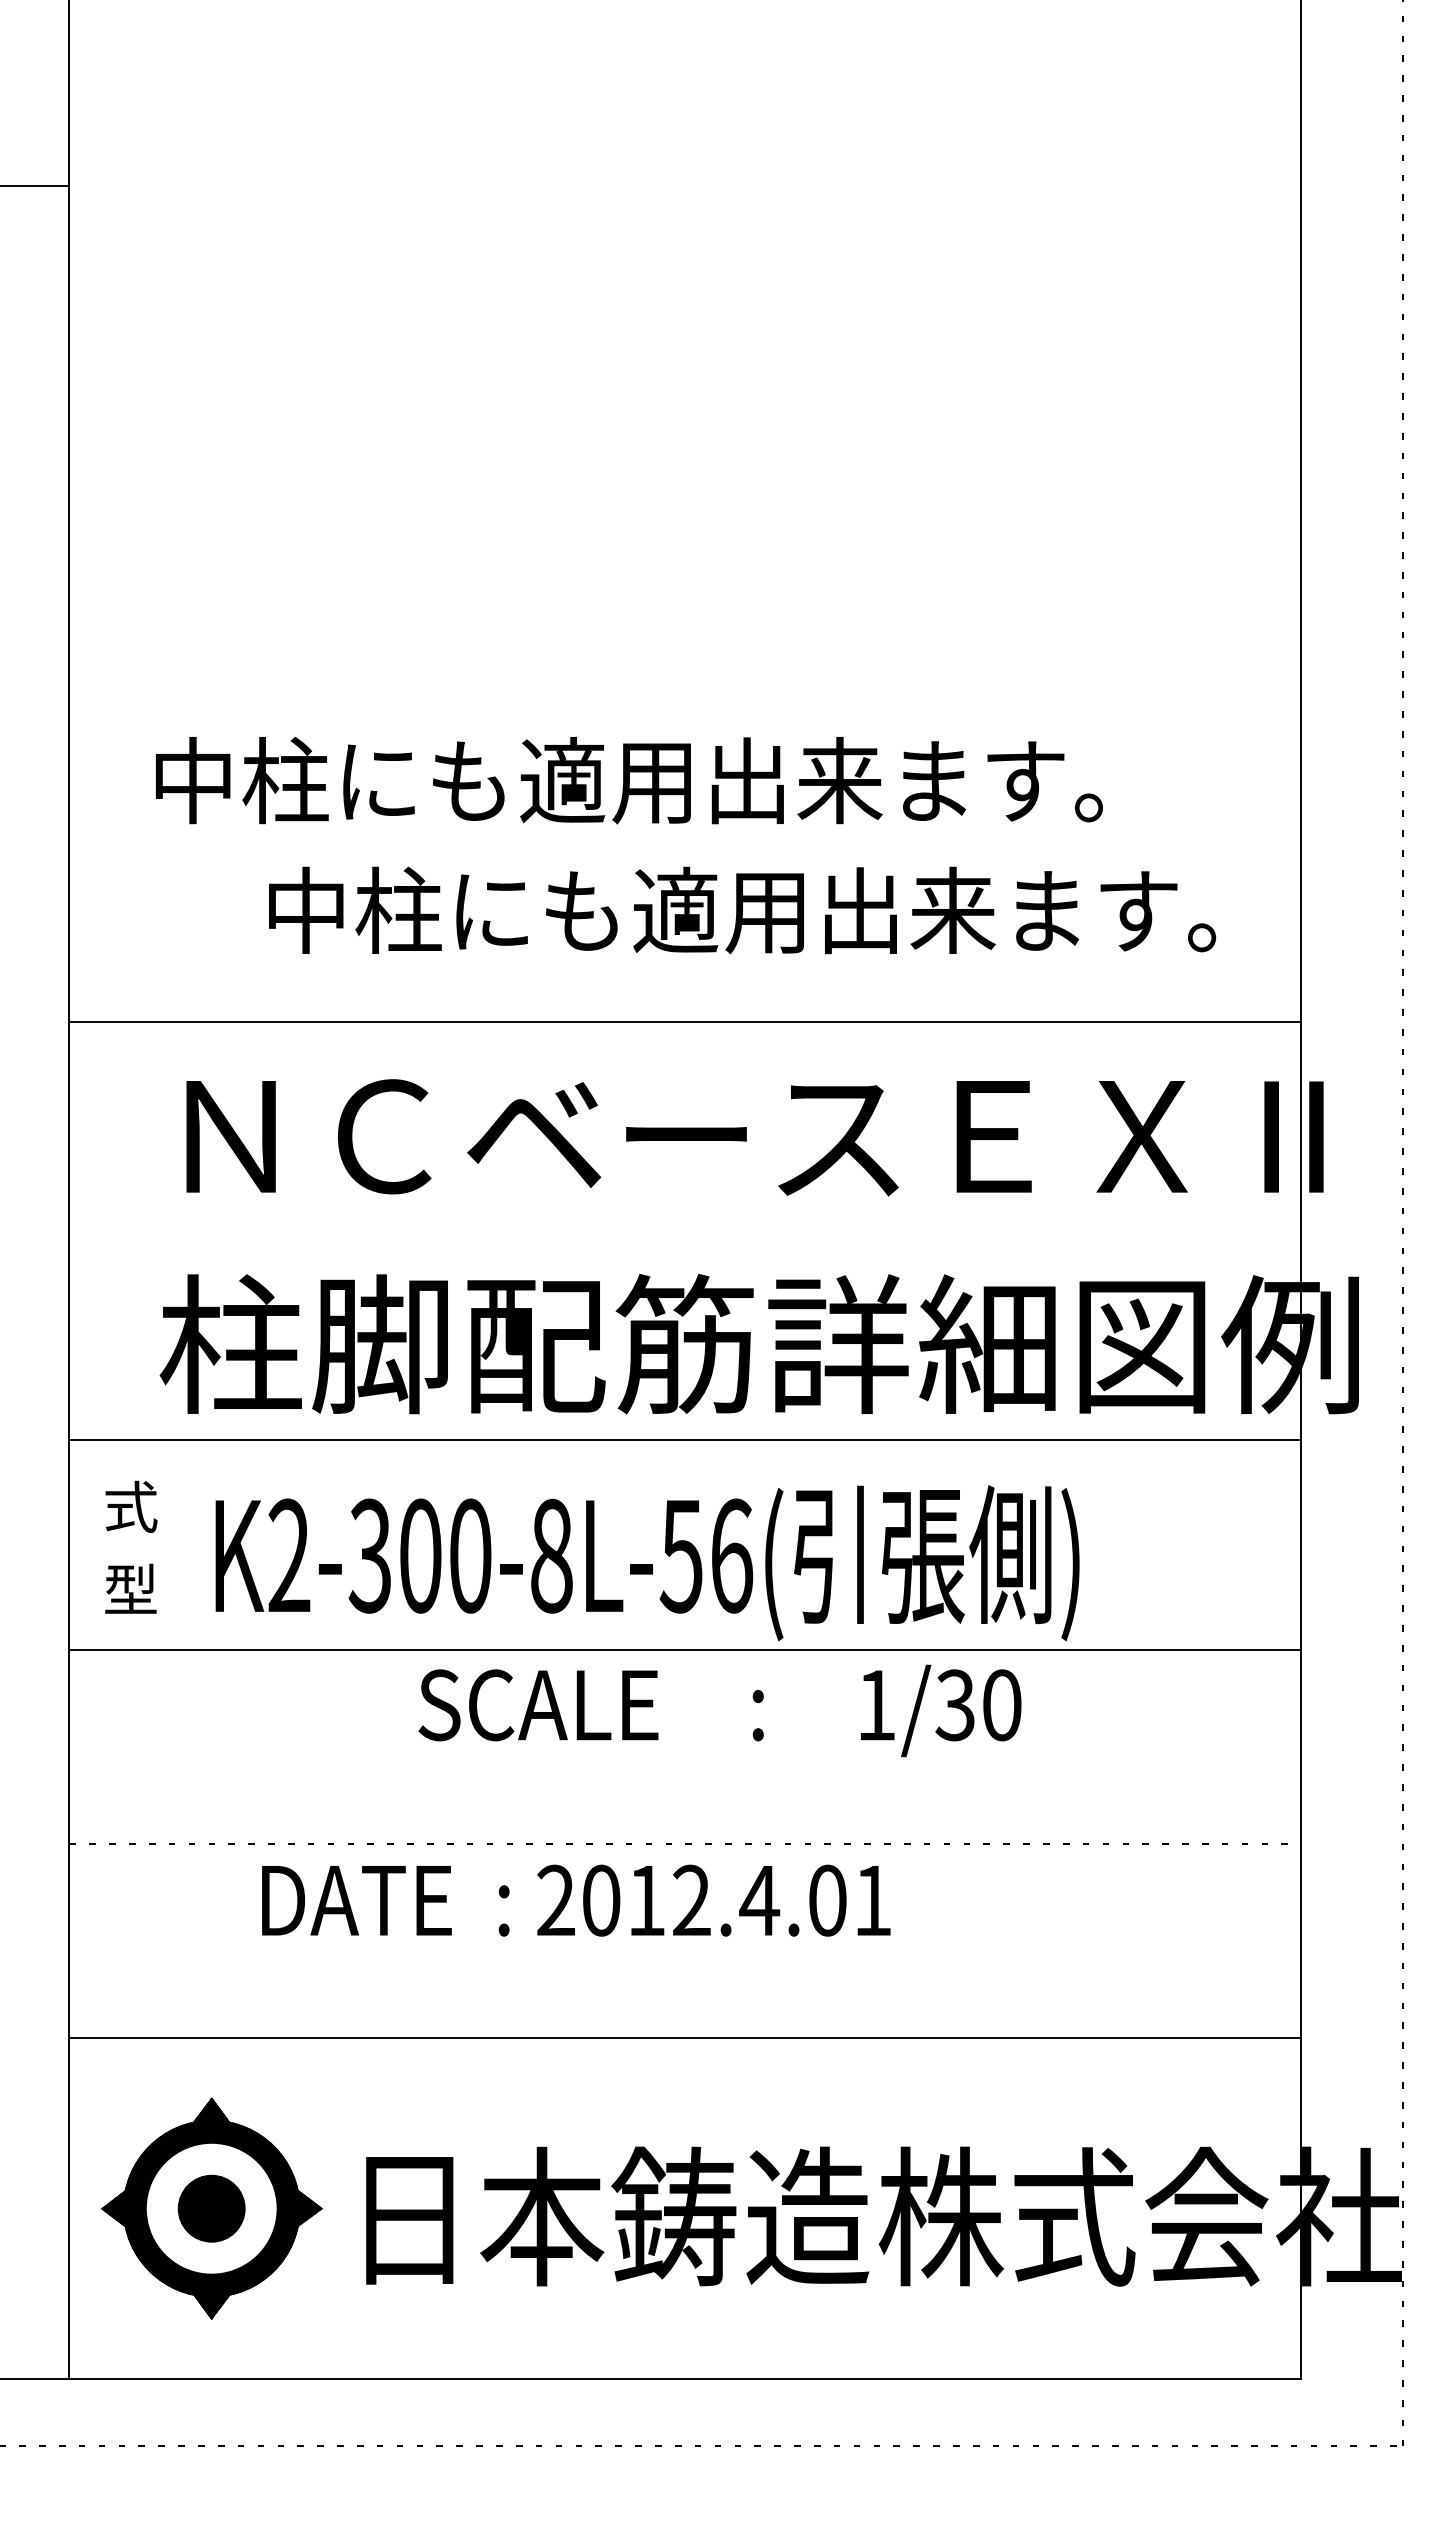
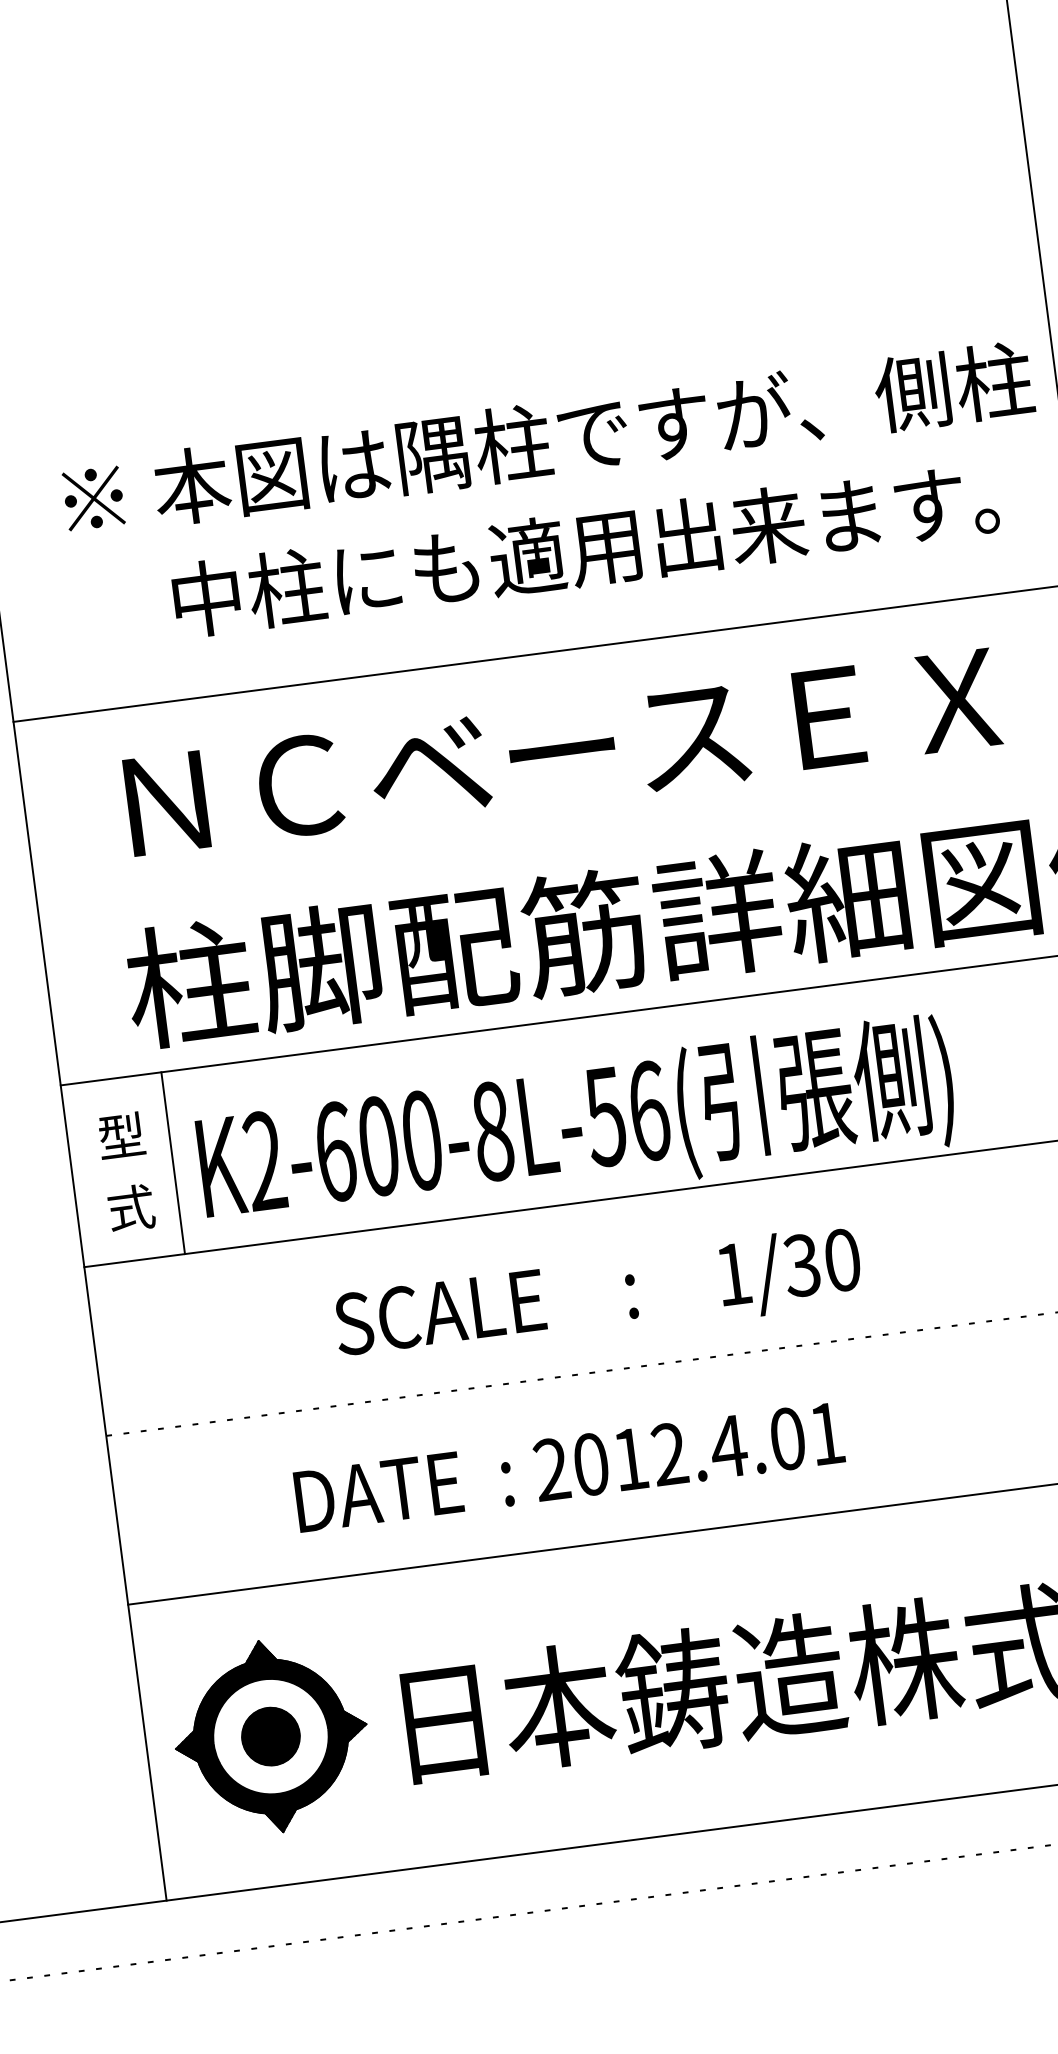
text: (714, 780) -> (546, 439), 中柱にも適用出来ます。 -> ※ 本図は隅柱ですが、側柱
text: (131, 1506) -> (122, 1135), 式 -> 型
line: (185, 1544) -> (173, 1162), added
text: (369, 1555) -> (334, 1151), K2-300-8L-56( -> K2-600-8L-56(
text: (131, 1589) -> (131, 1207), 型 -> 式
text: (719, 1710) -> (597, 1296), moved
text: (576, 1900) -> (569, 1467), moved

